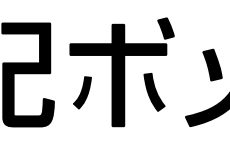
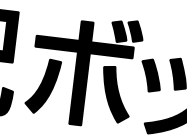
fill: (150, 30) -> (119, 31), added
fill: (186, 69) -> (151, 75), added
part: (82, 92) -> (43, 86), size x1.67
part: (154, 92) -> (115, 94), size x1.43

